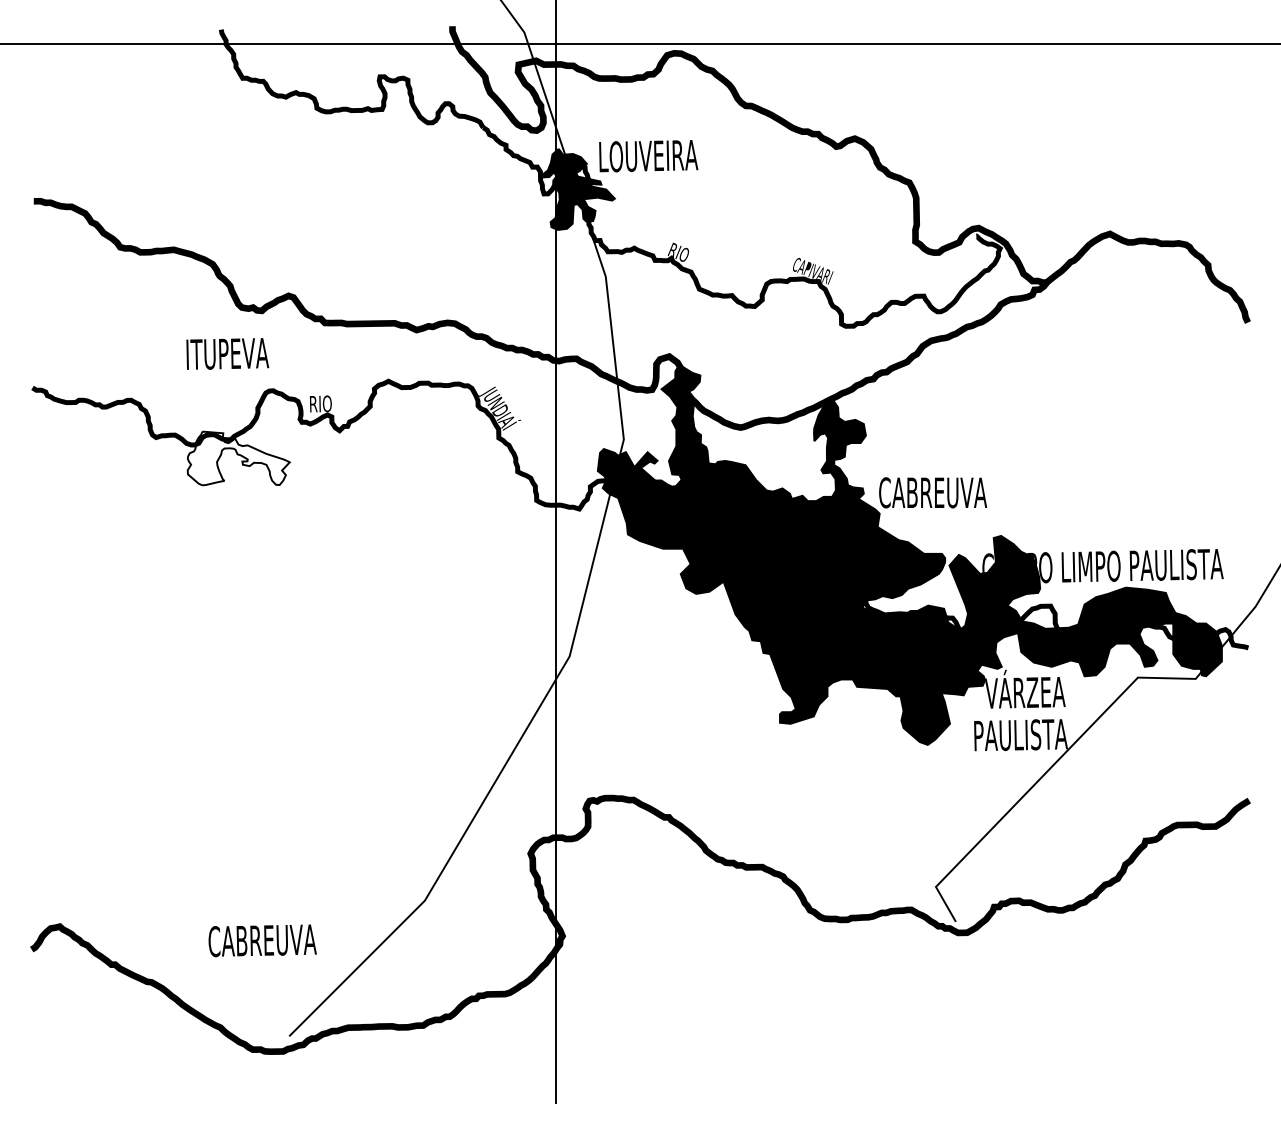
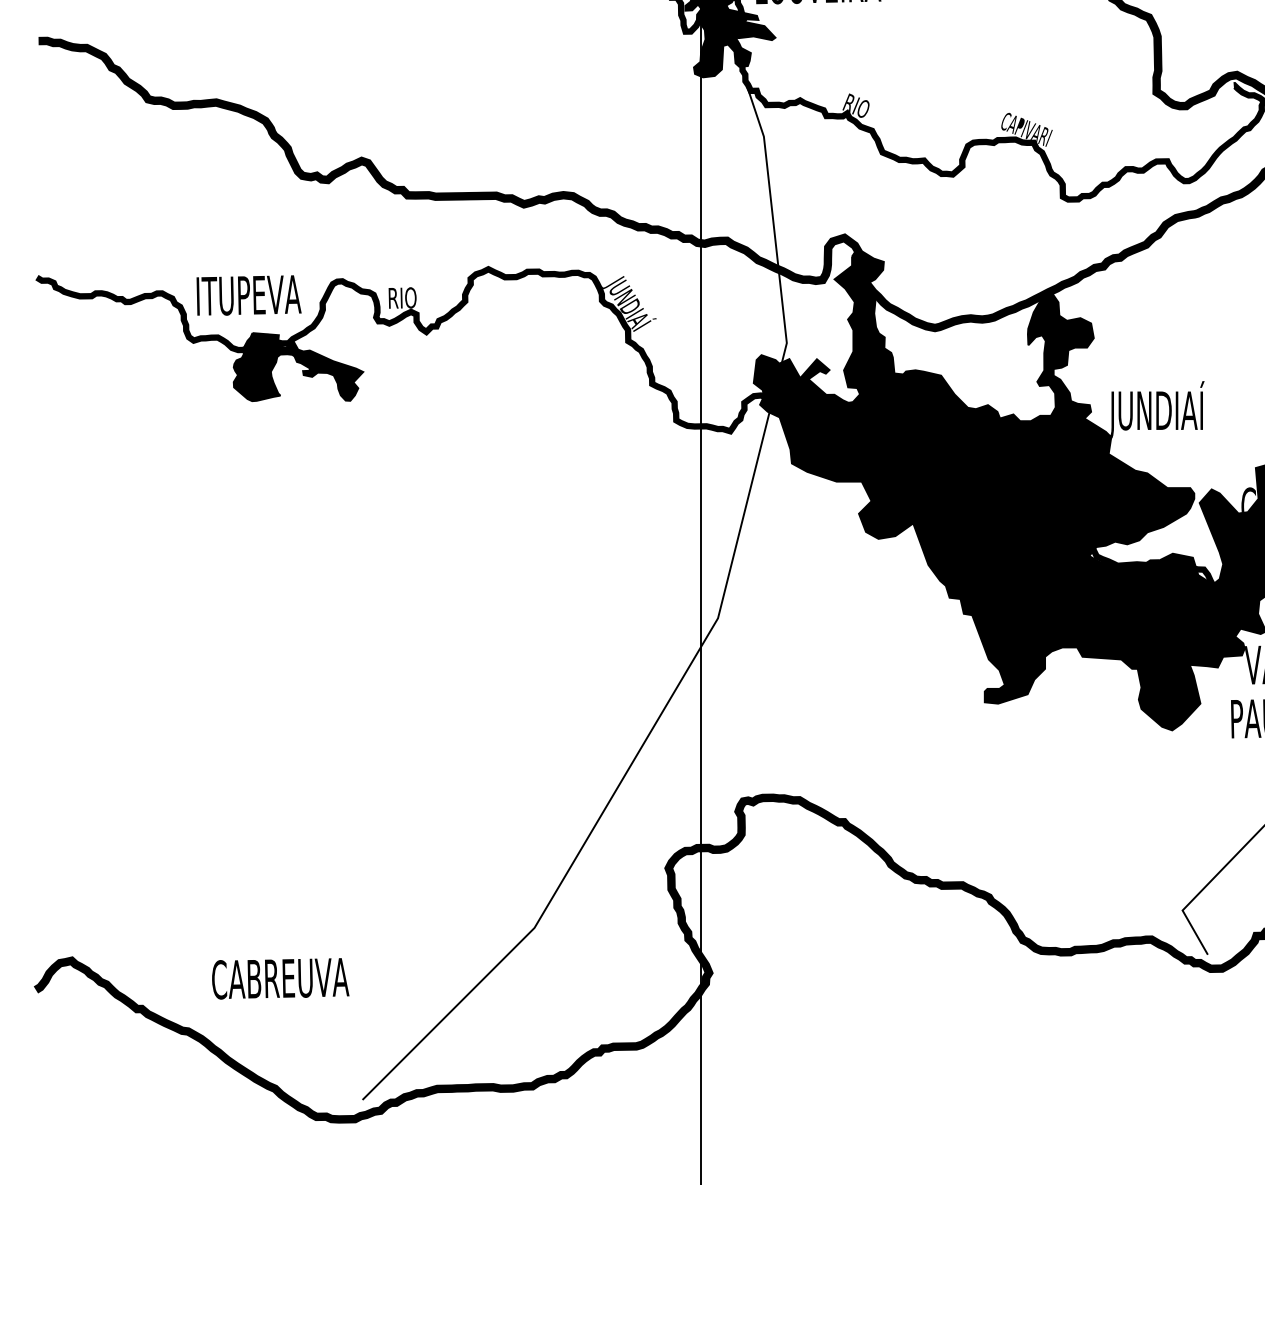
text: (227, 353) -> (248, 294), moved
fill: (238, 458) -> (298, 367), added
text: (933, 491) -> (1179, 409), CABREUVA -> JUNDIAÍ
text: (262, 940) -> (280, 978), moved

